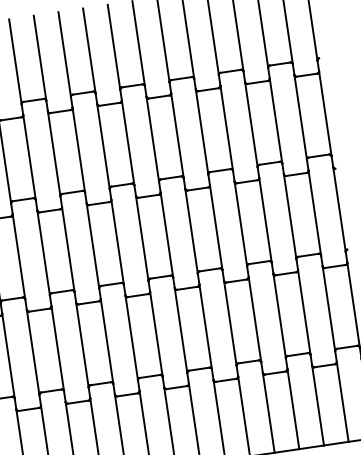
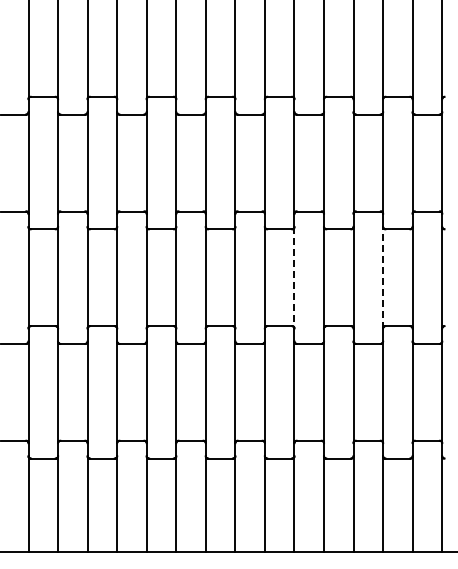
line: (290, 216) -> (383, 277), solid -> dashed
line: (216, 227) -> (294, 277), solid -> dashed

